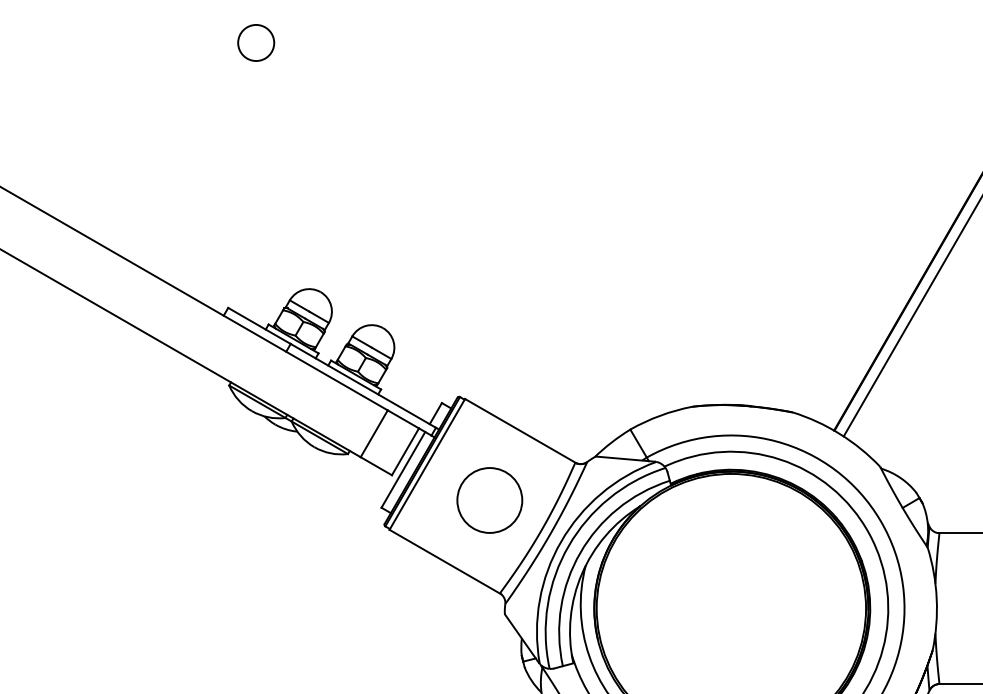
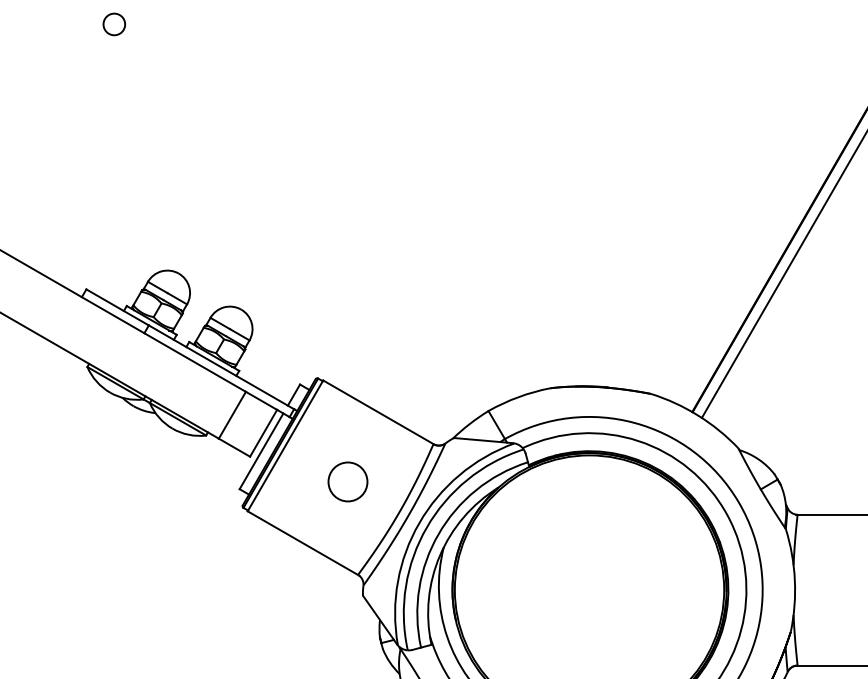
circle: (256, 42) -> (114, 23), size x0.6
circle: (489, 500) -> (347, 481), size x0.6

